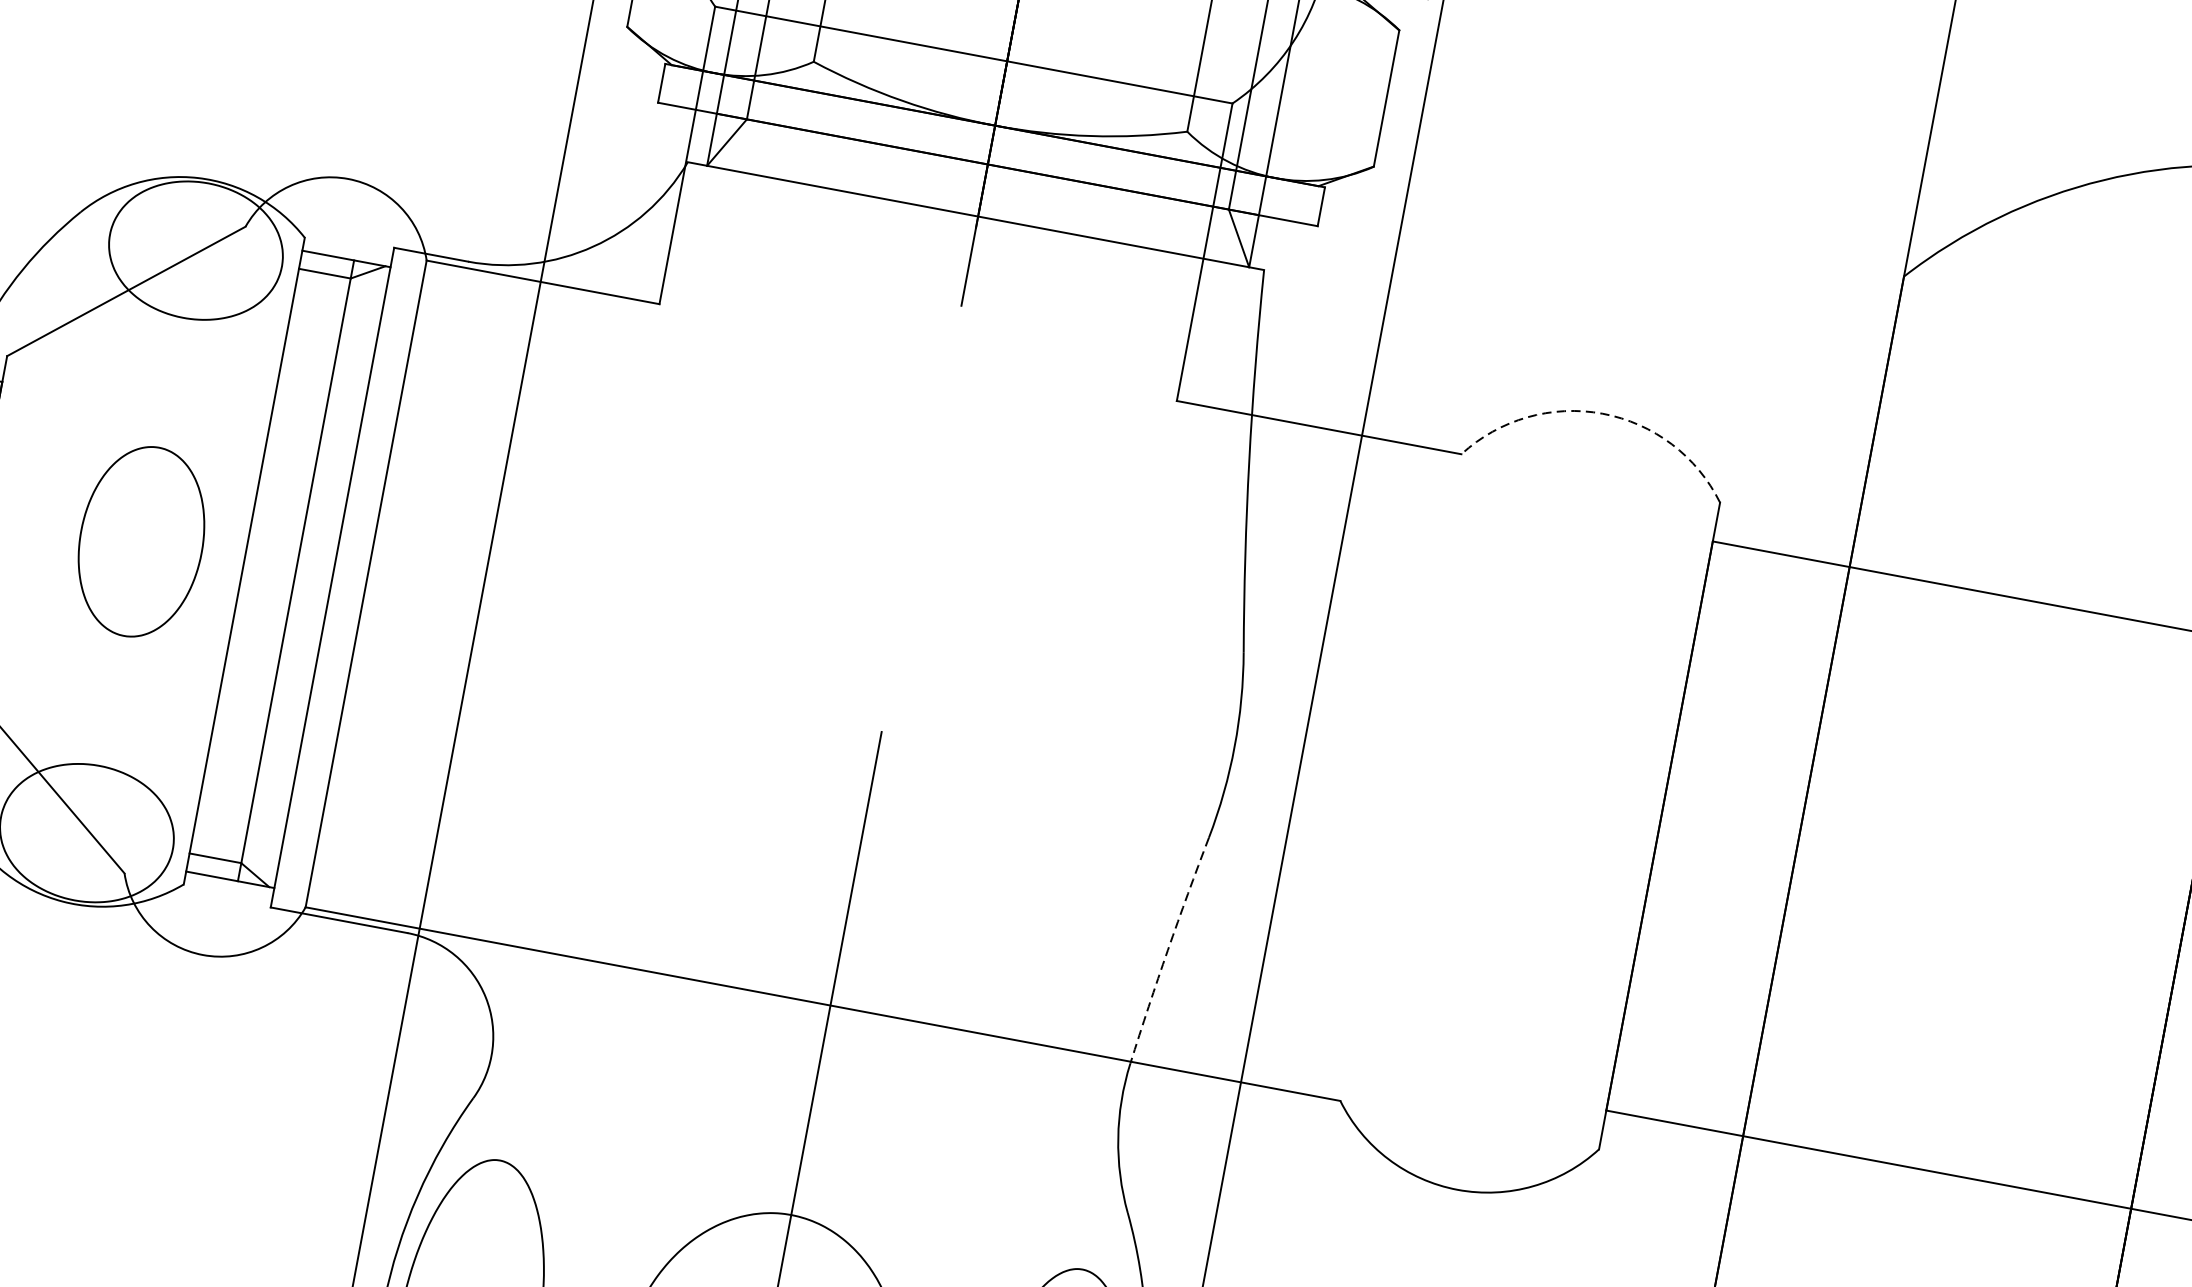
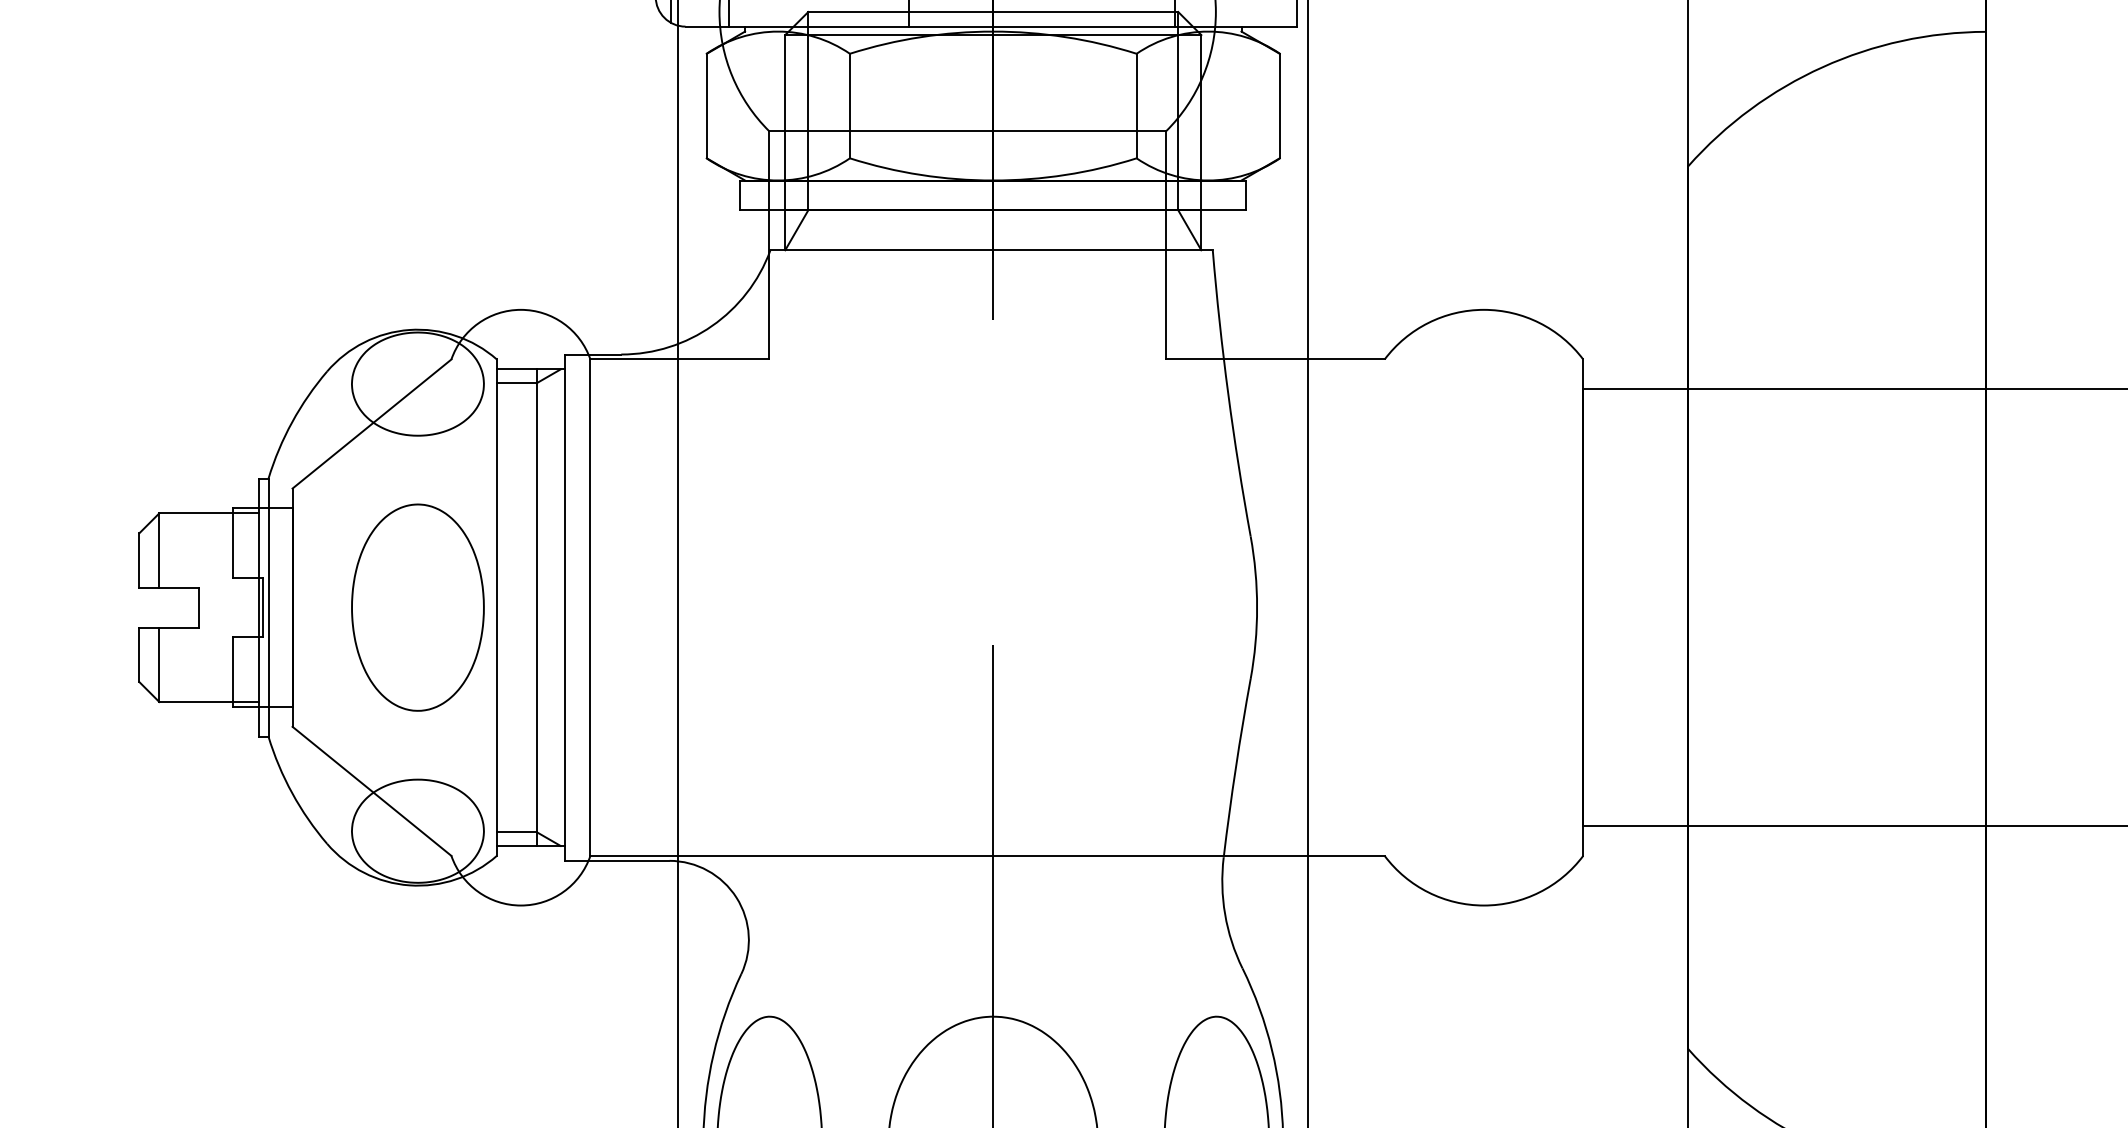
arc: (1602, 413) -> (1483, 309), dashed -> solid
part: (140, 541) -> (417, 607), size x1.43
arc: (1167, 949) -> (1235, 767), dashed -> solid

